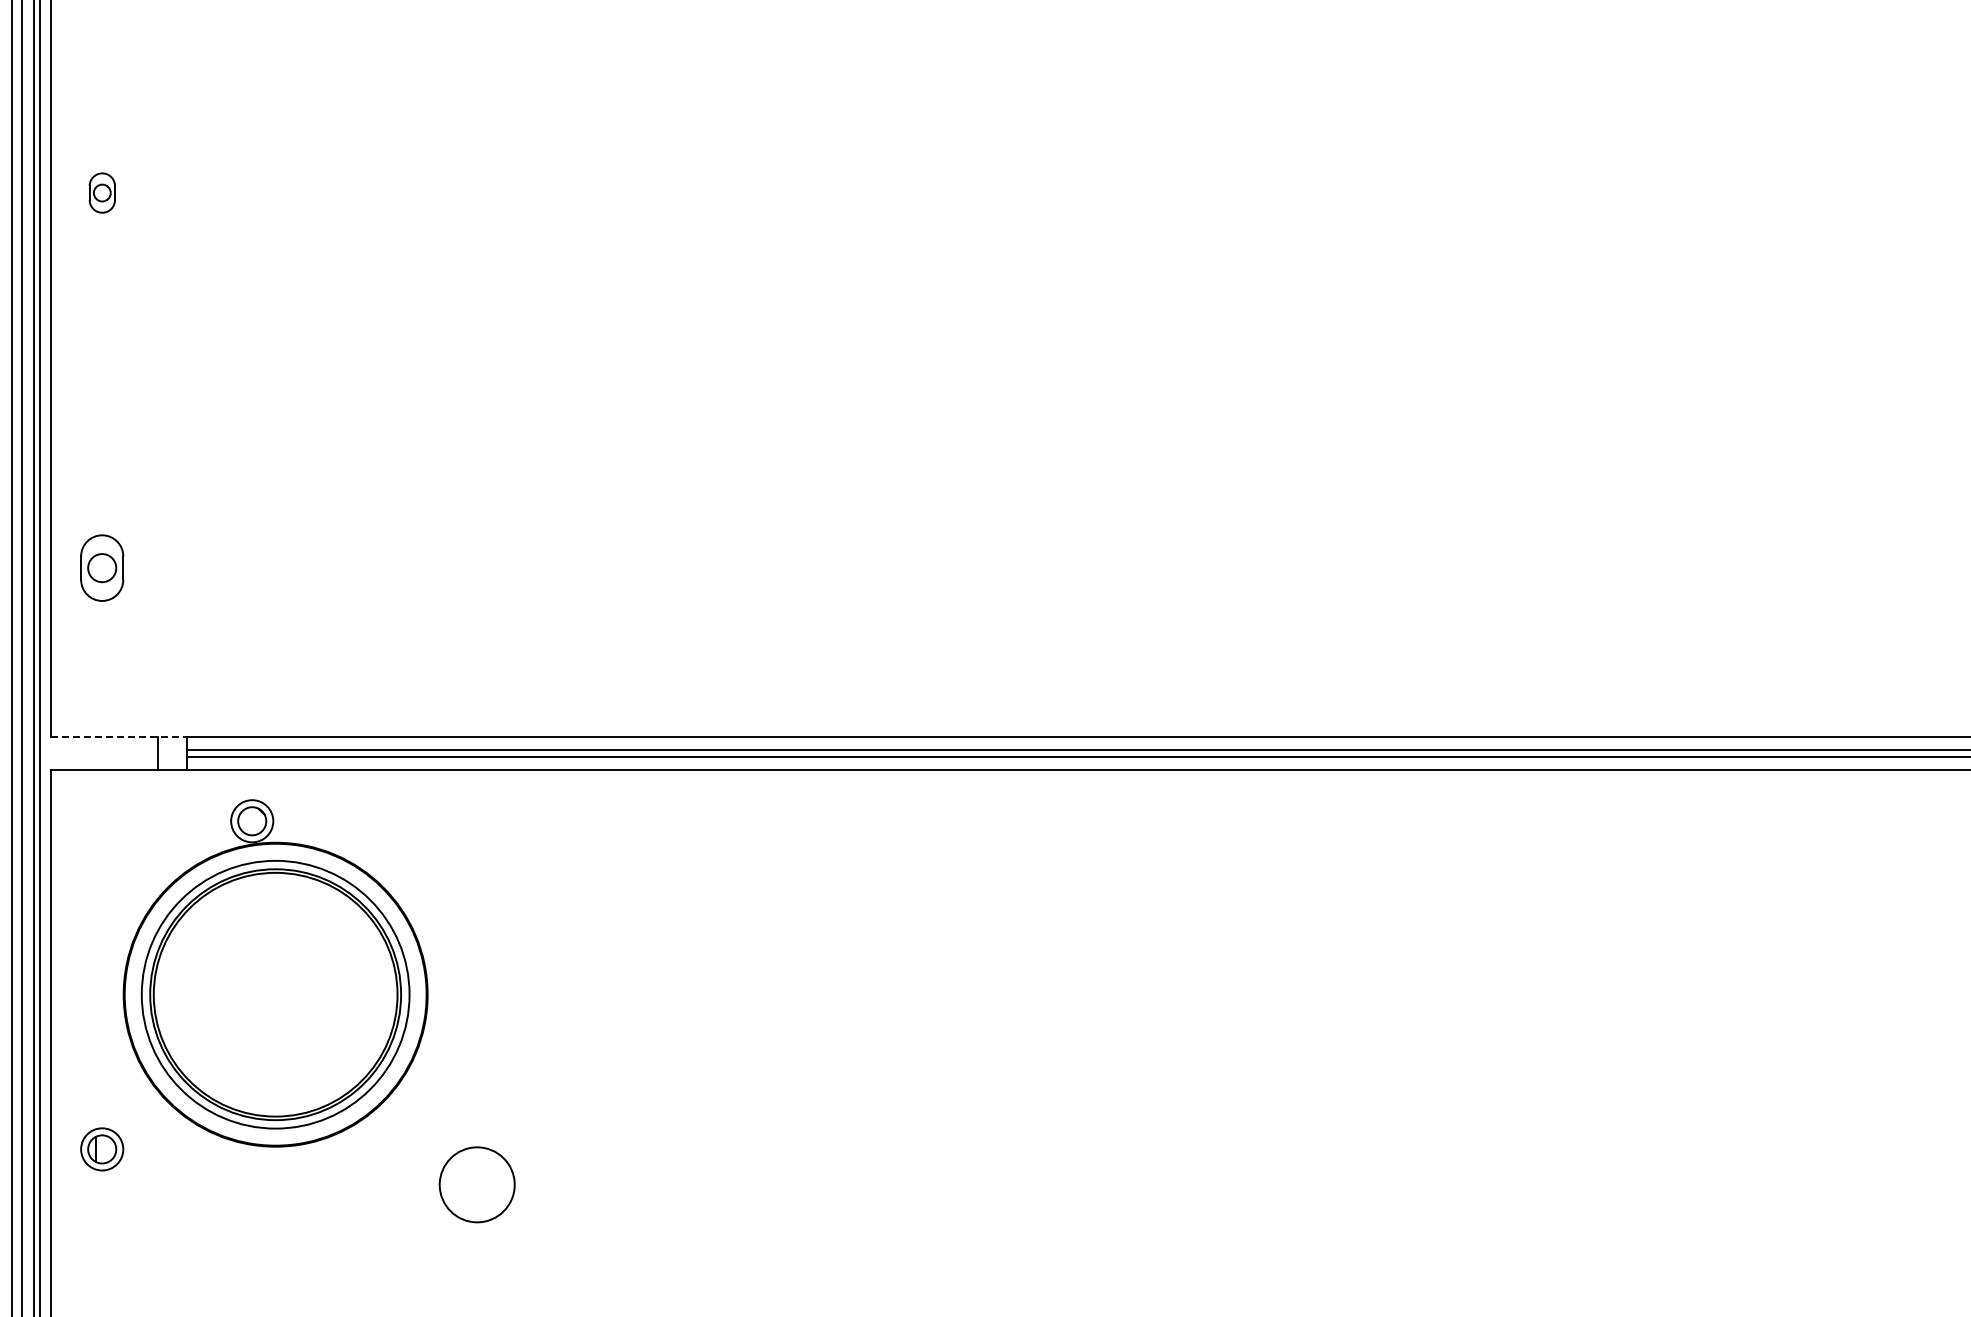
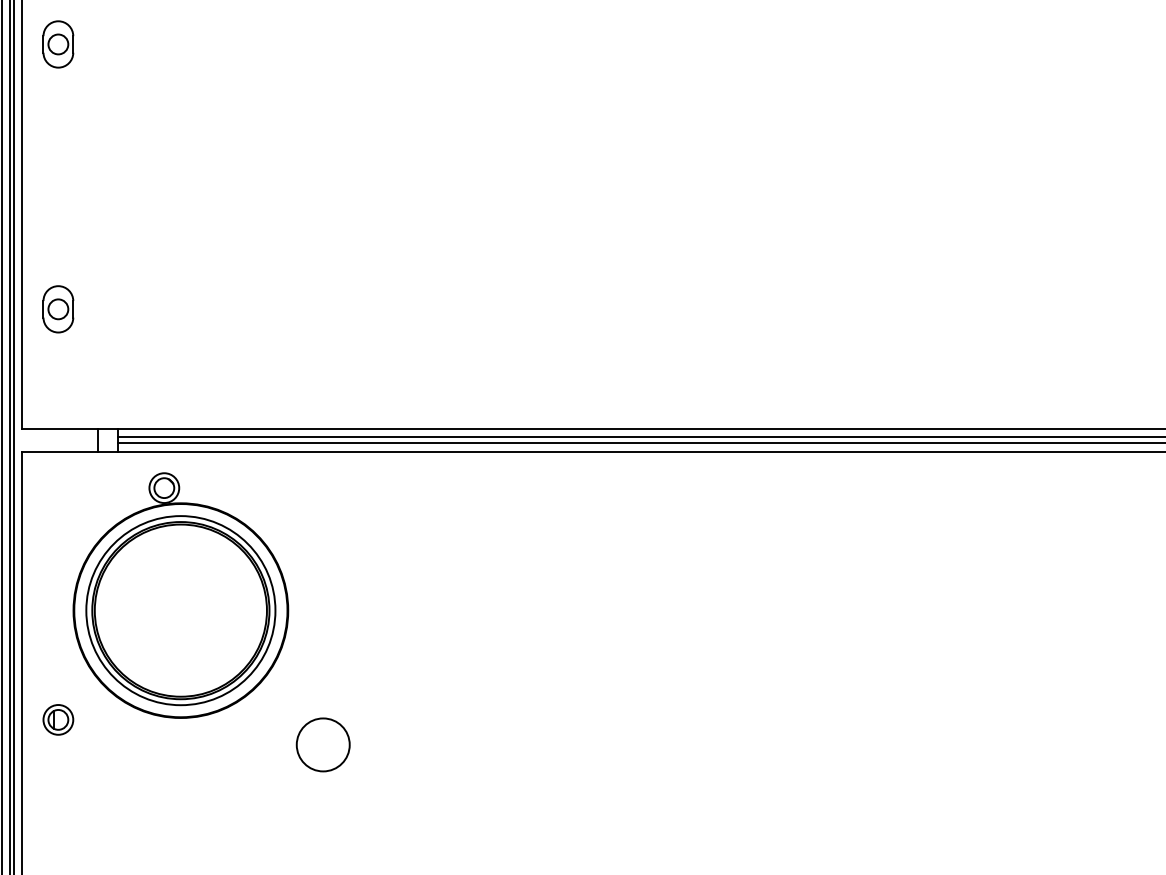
part: (102, 192) -> (58, 44), size x1.67
line: (118, 736) -> (69, 428), dashed -> solid

